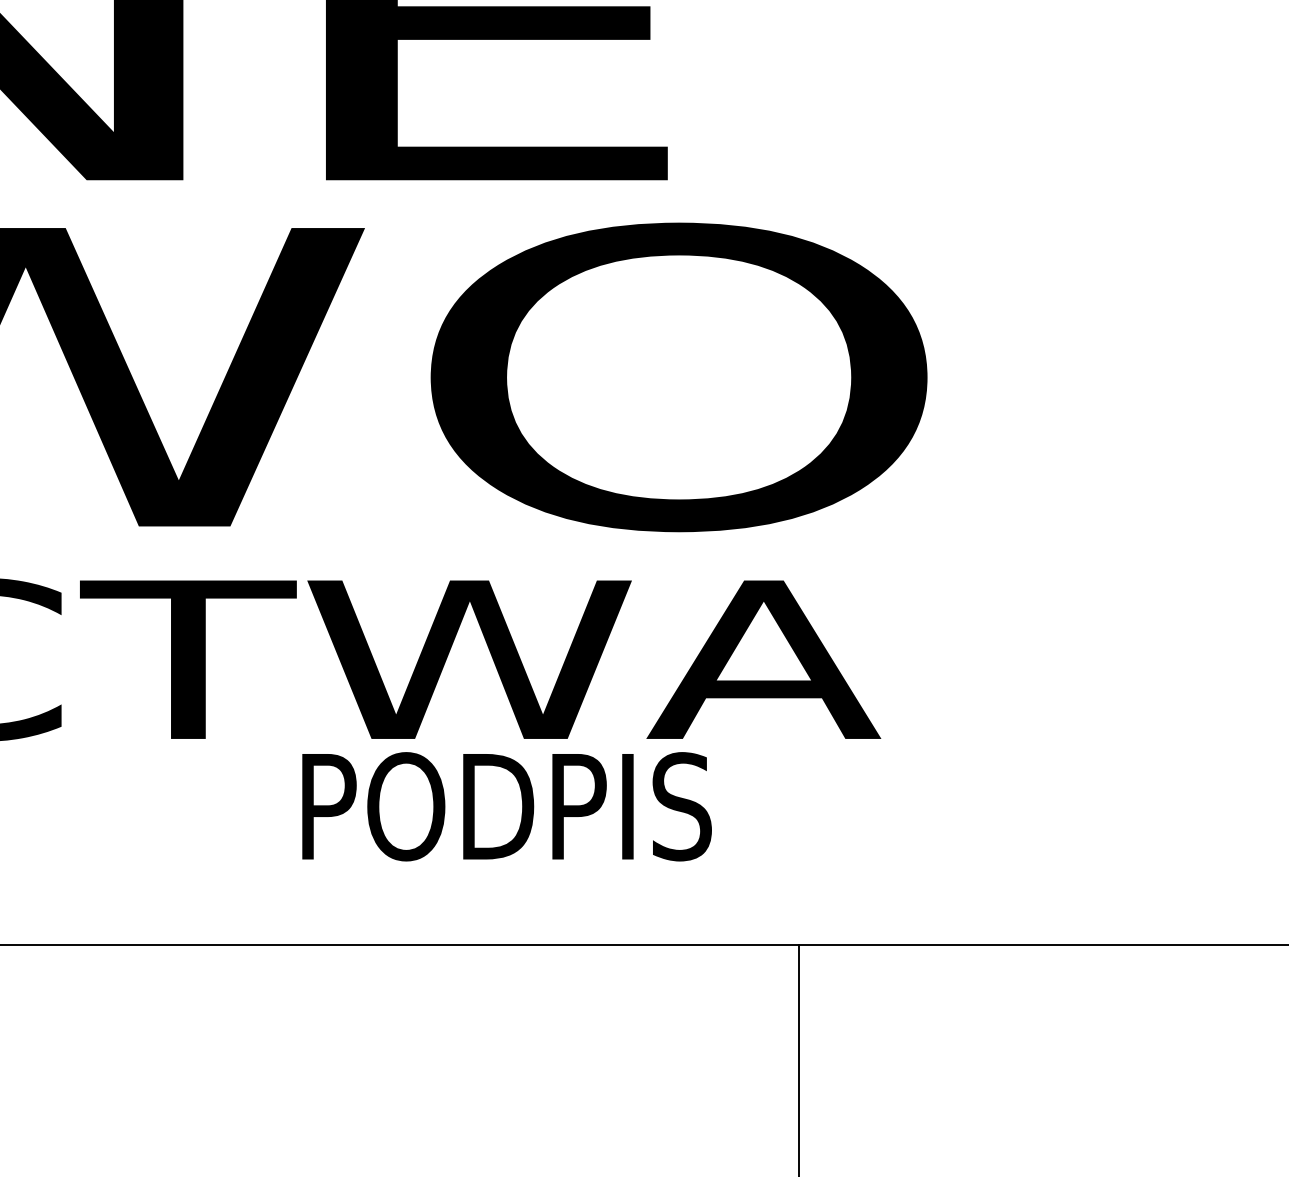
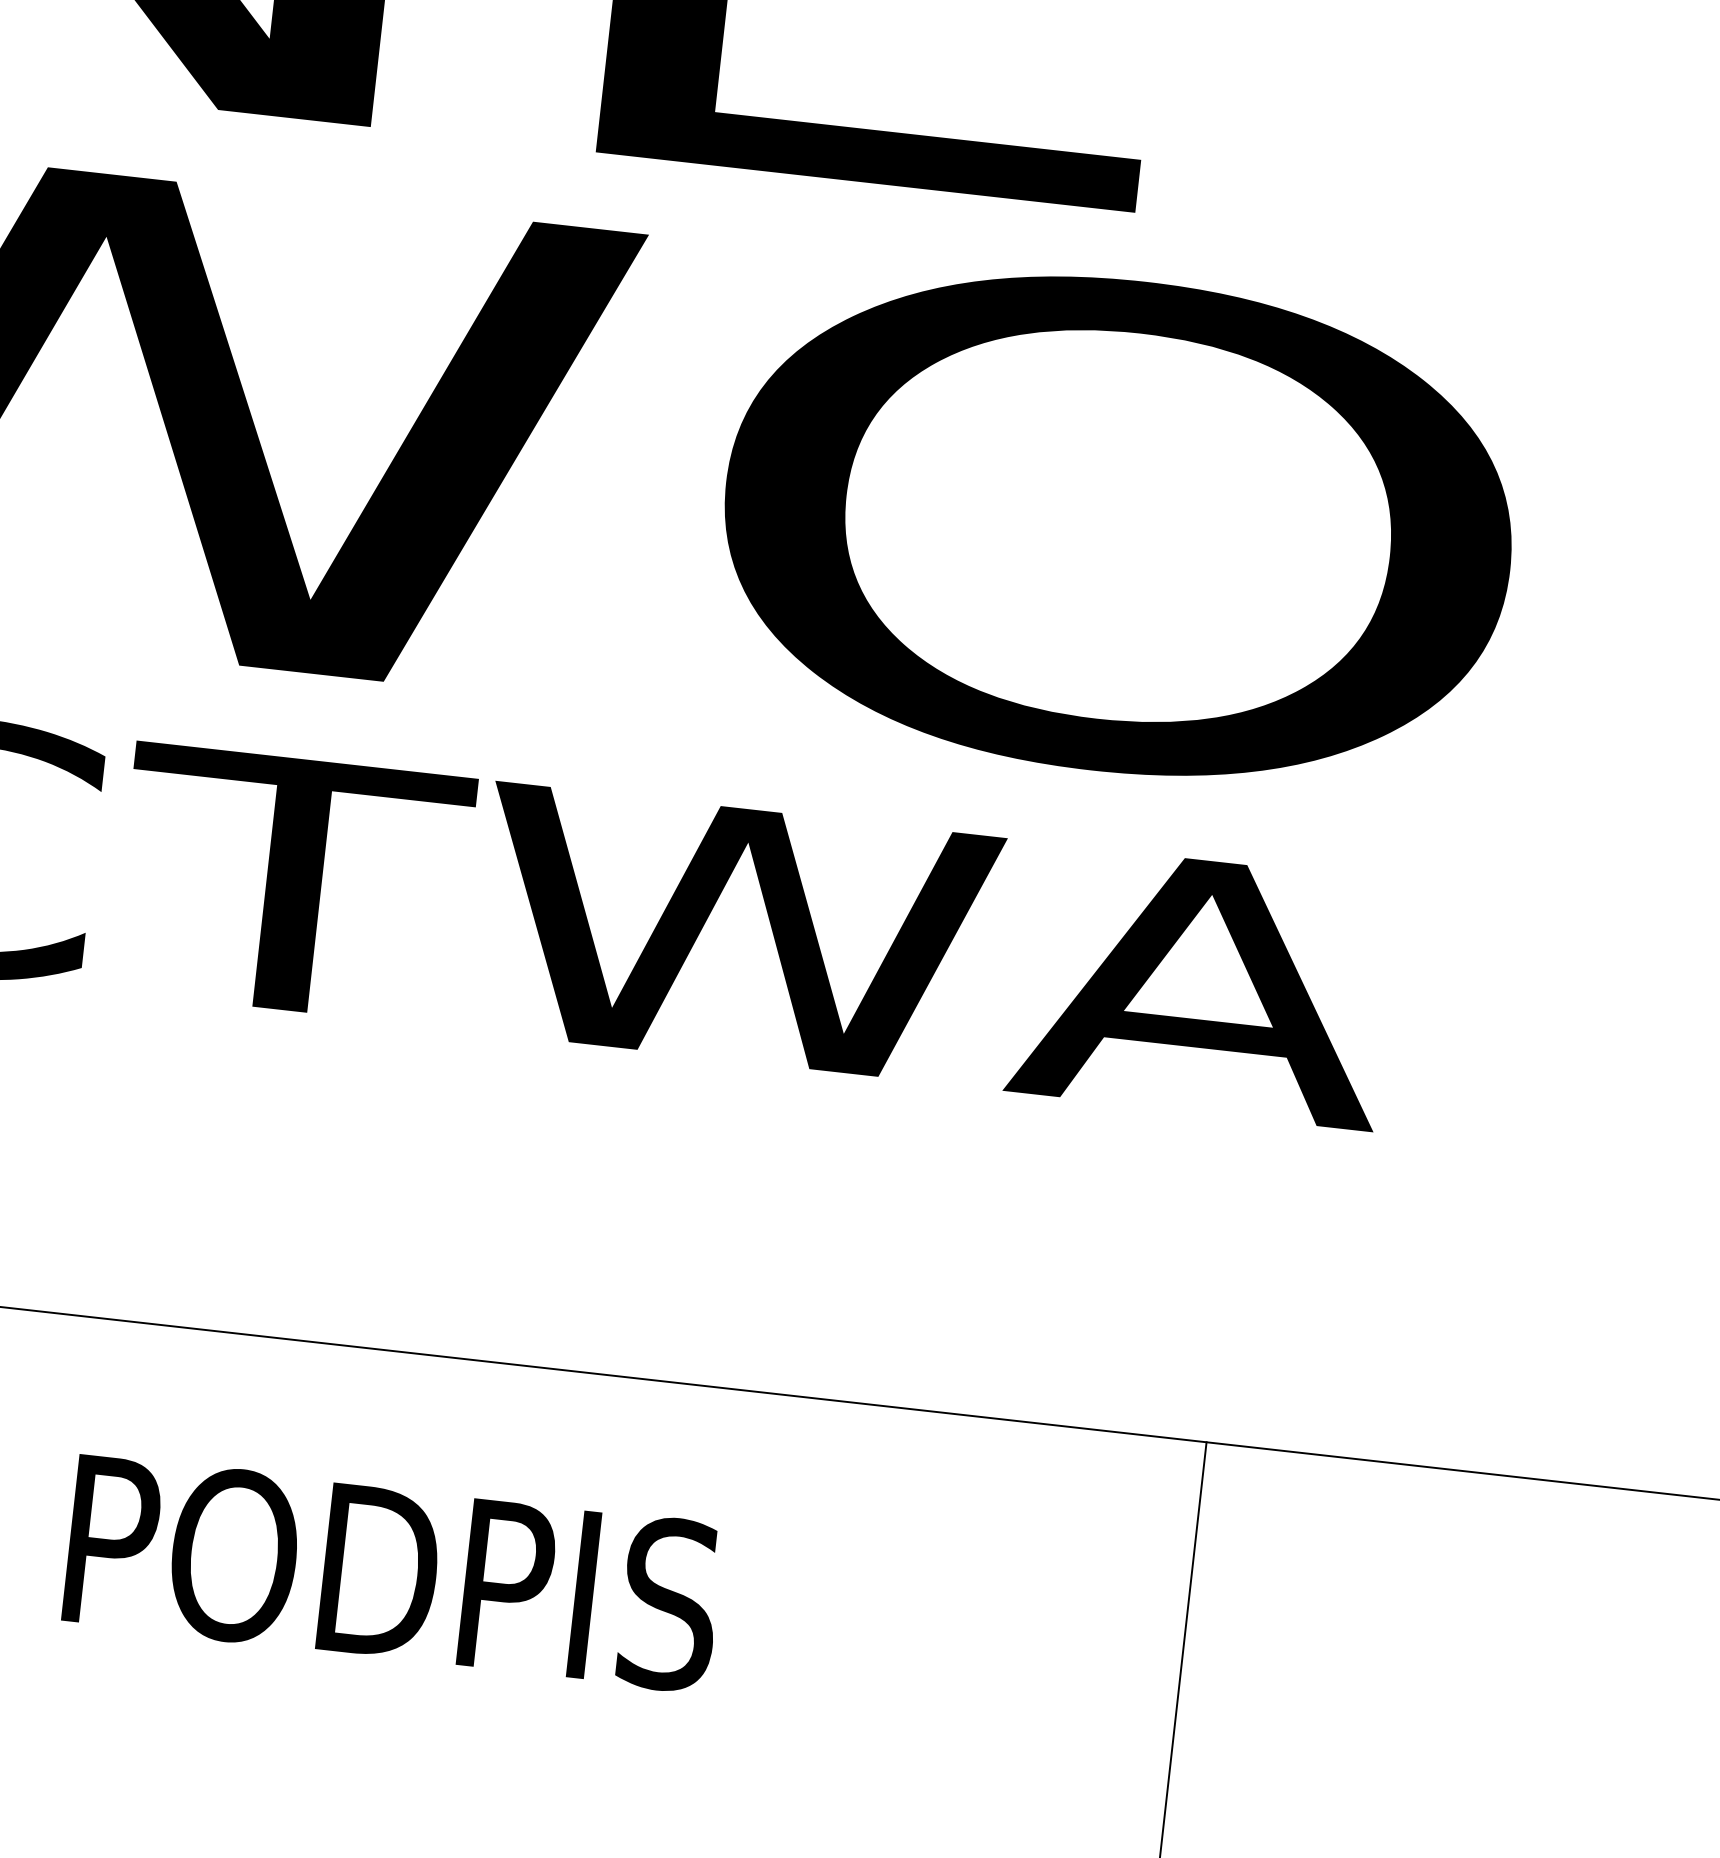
text: (506, 806) -> (392, 1572), moved

